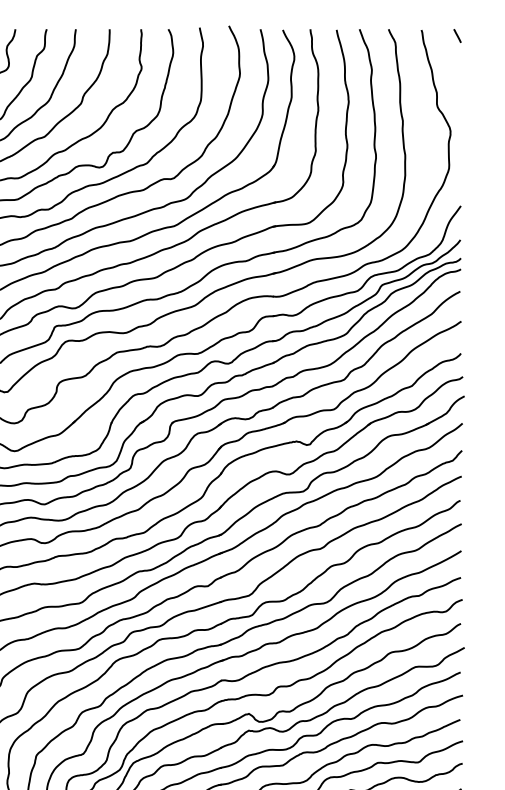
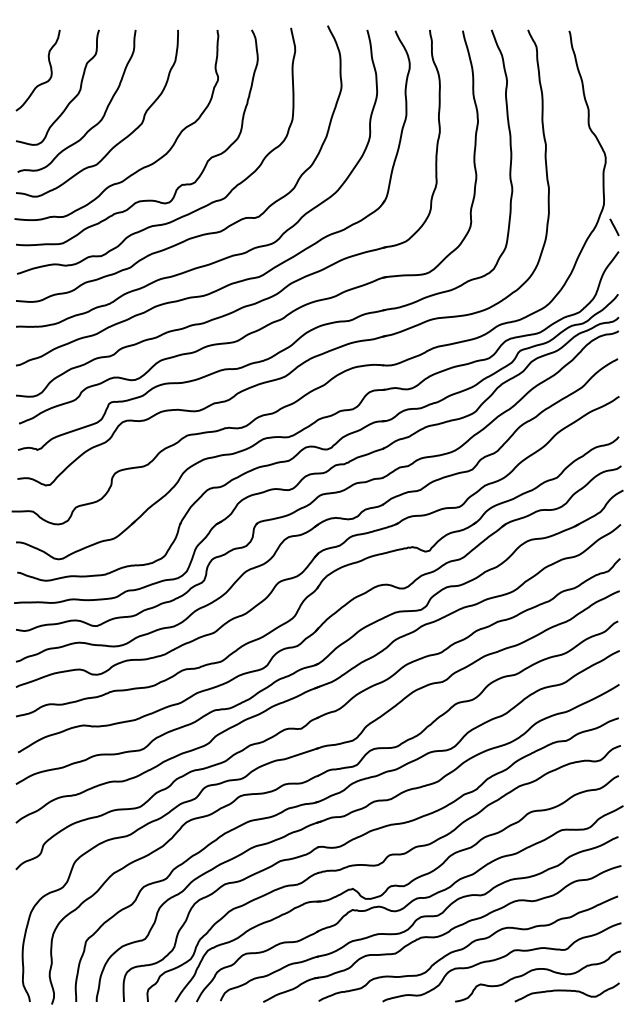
line: (457, 36) -> (614, 227), moved

